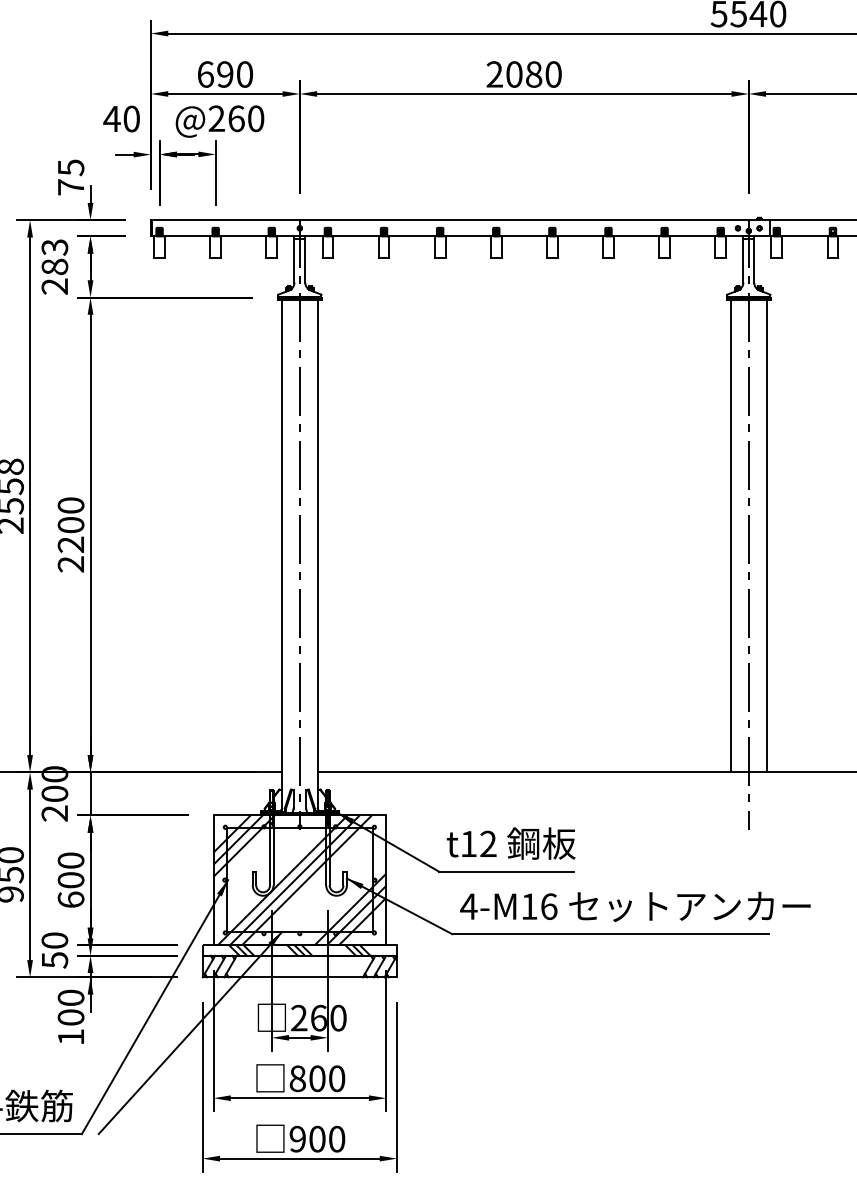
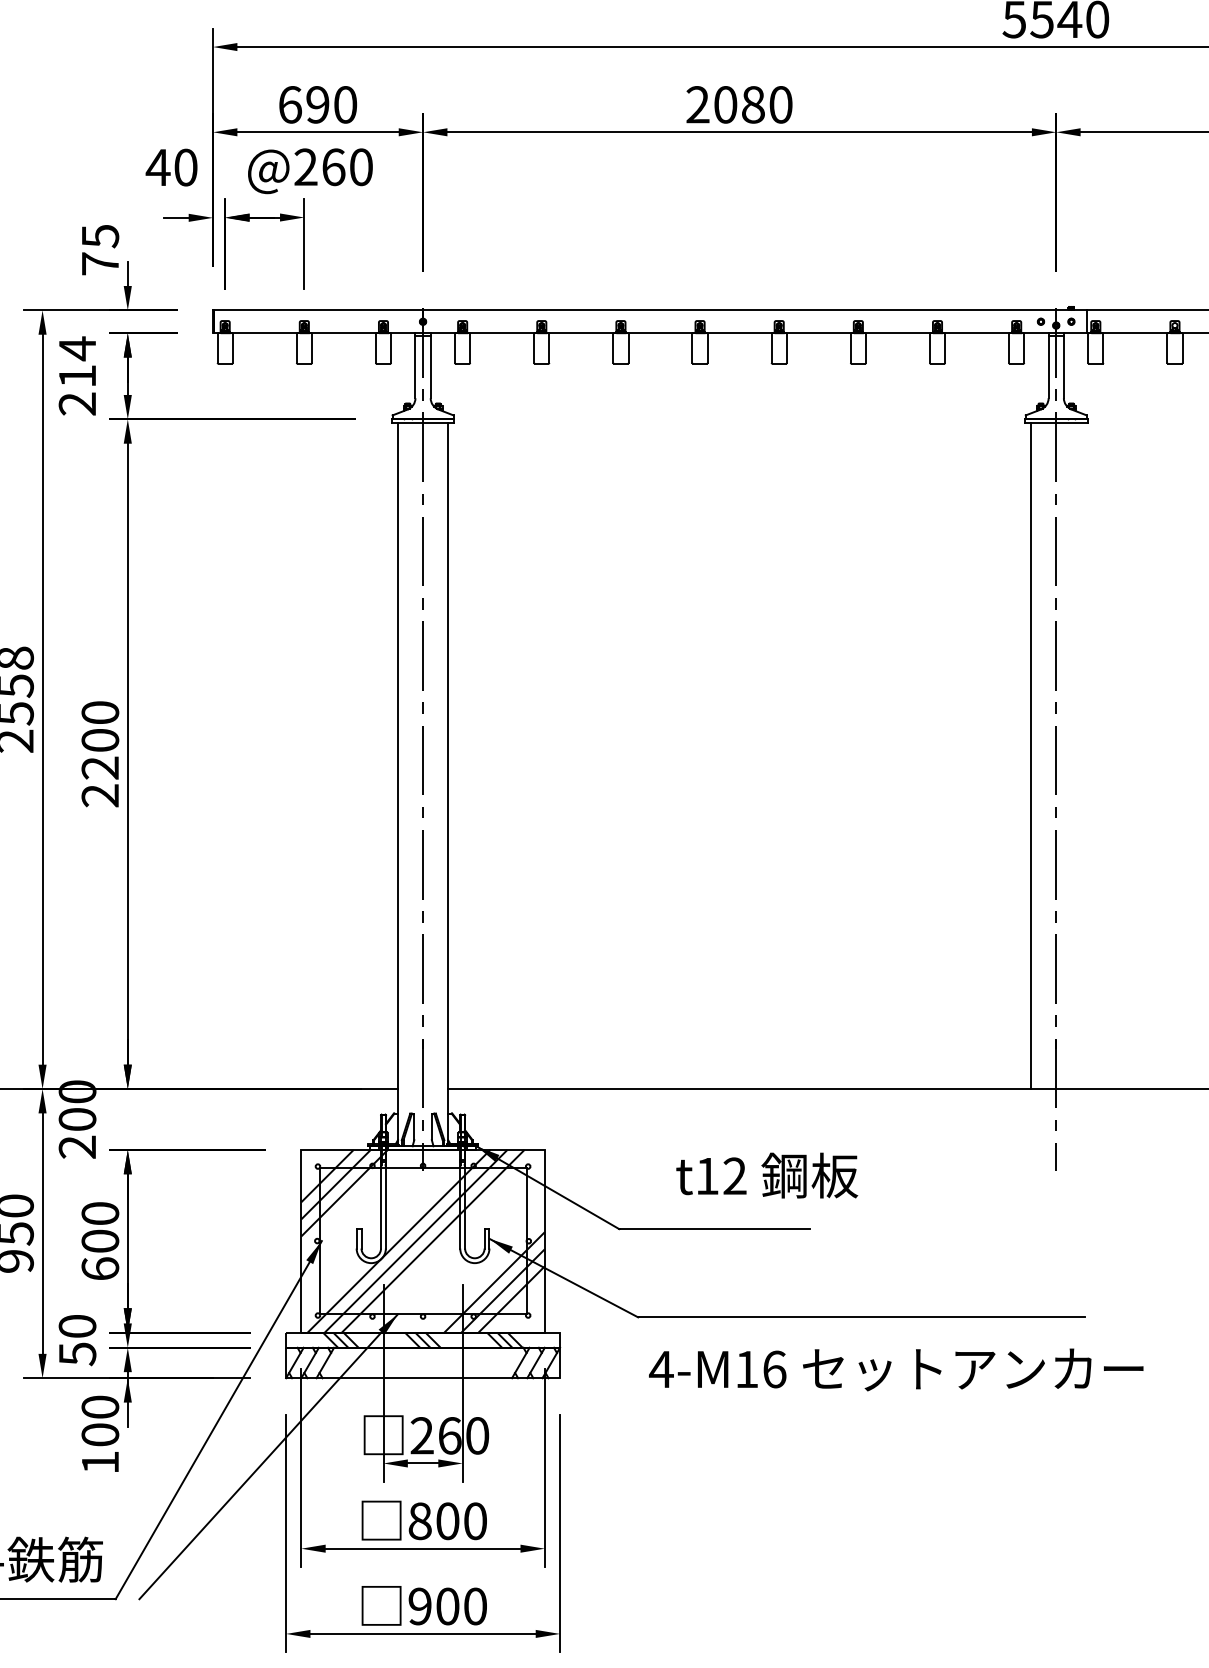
text: (54, 256) -> (77, 361), 283 -> 214
line: (766, 536) -> (1081, 756), removed
line: (90, 793) -> (127, 1119), removed
text: (511, 843) -> (767, 1175), moved
text: (635, 906) -> (896, 1369), moved

